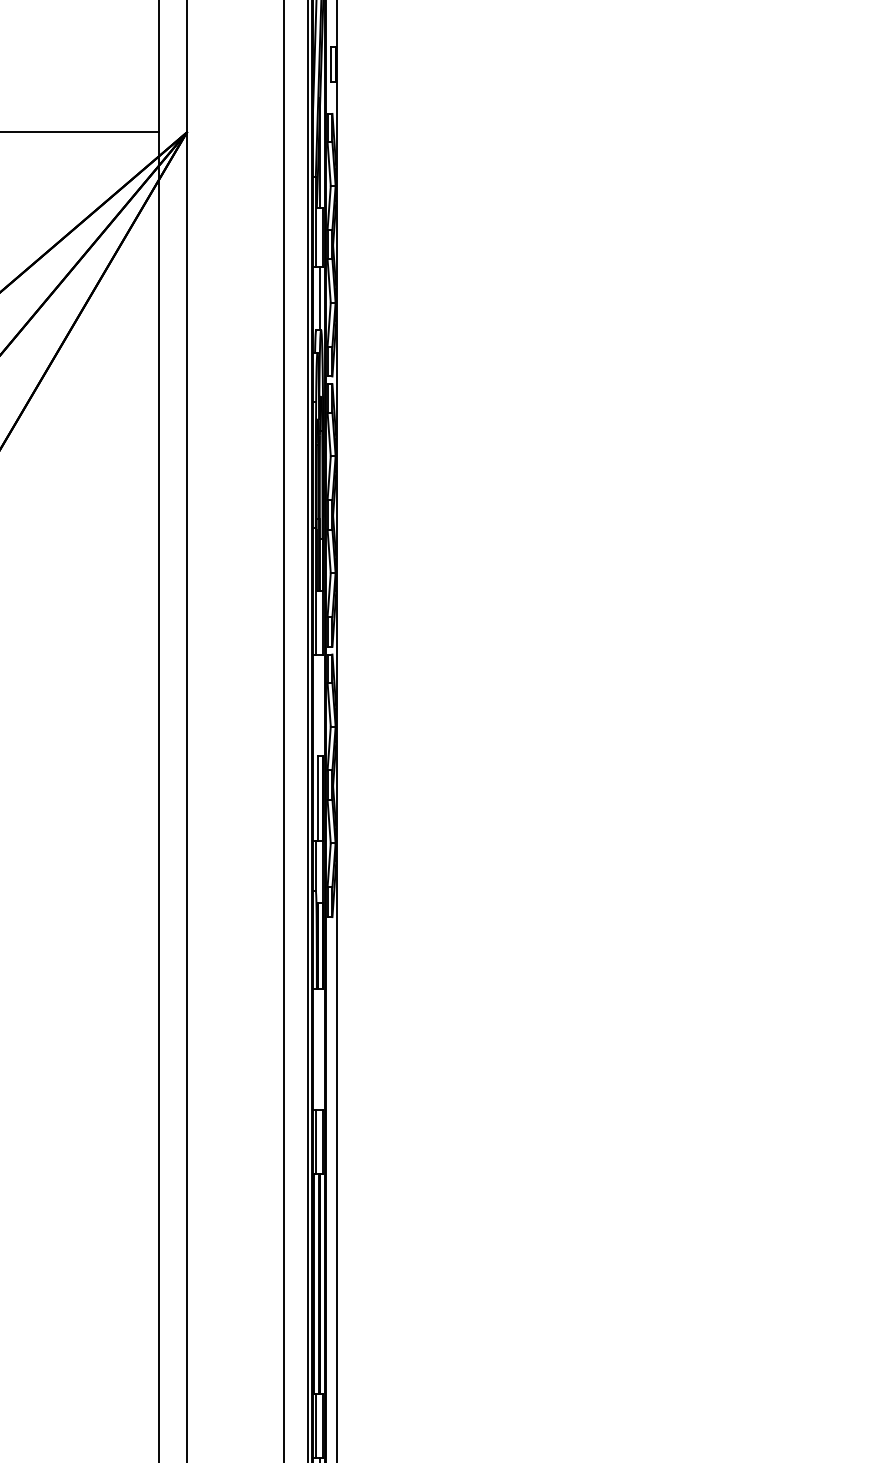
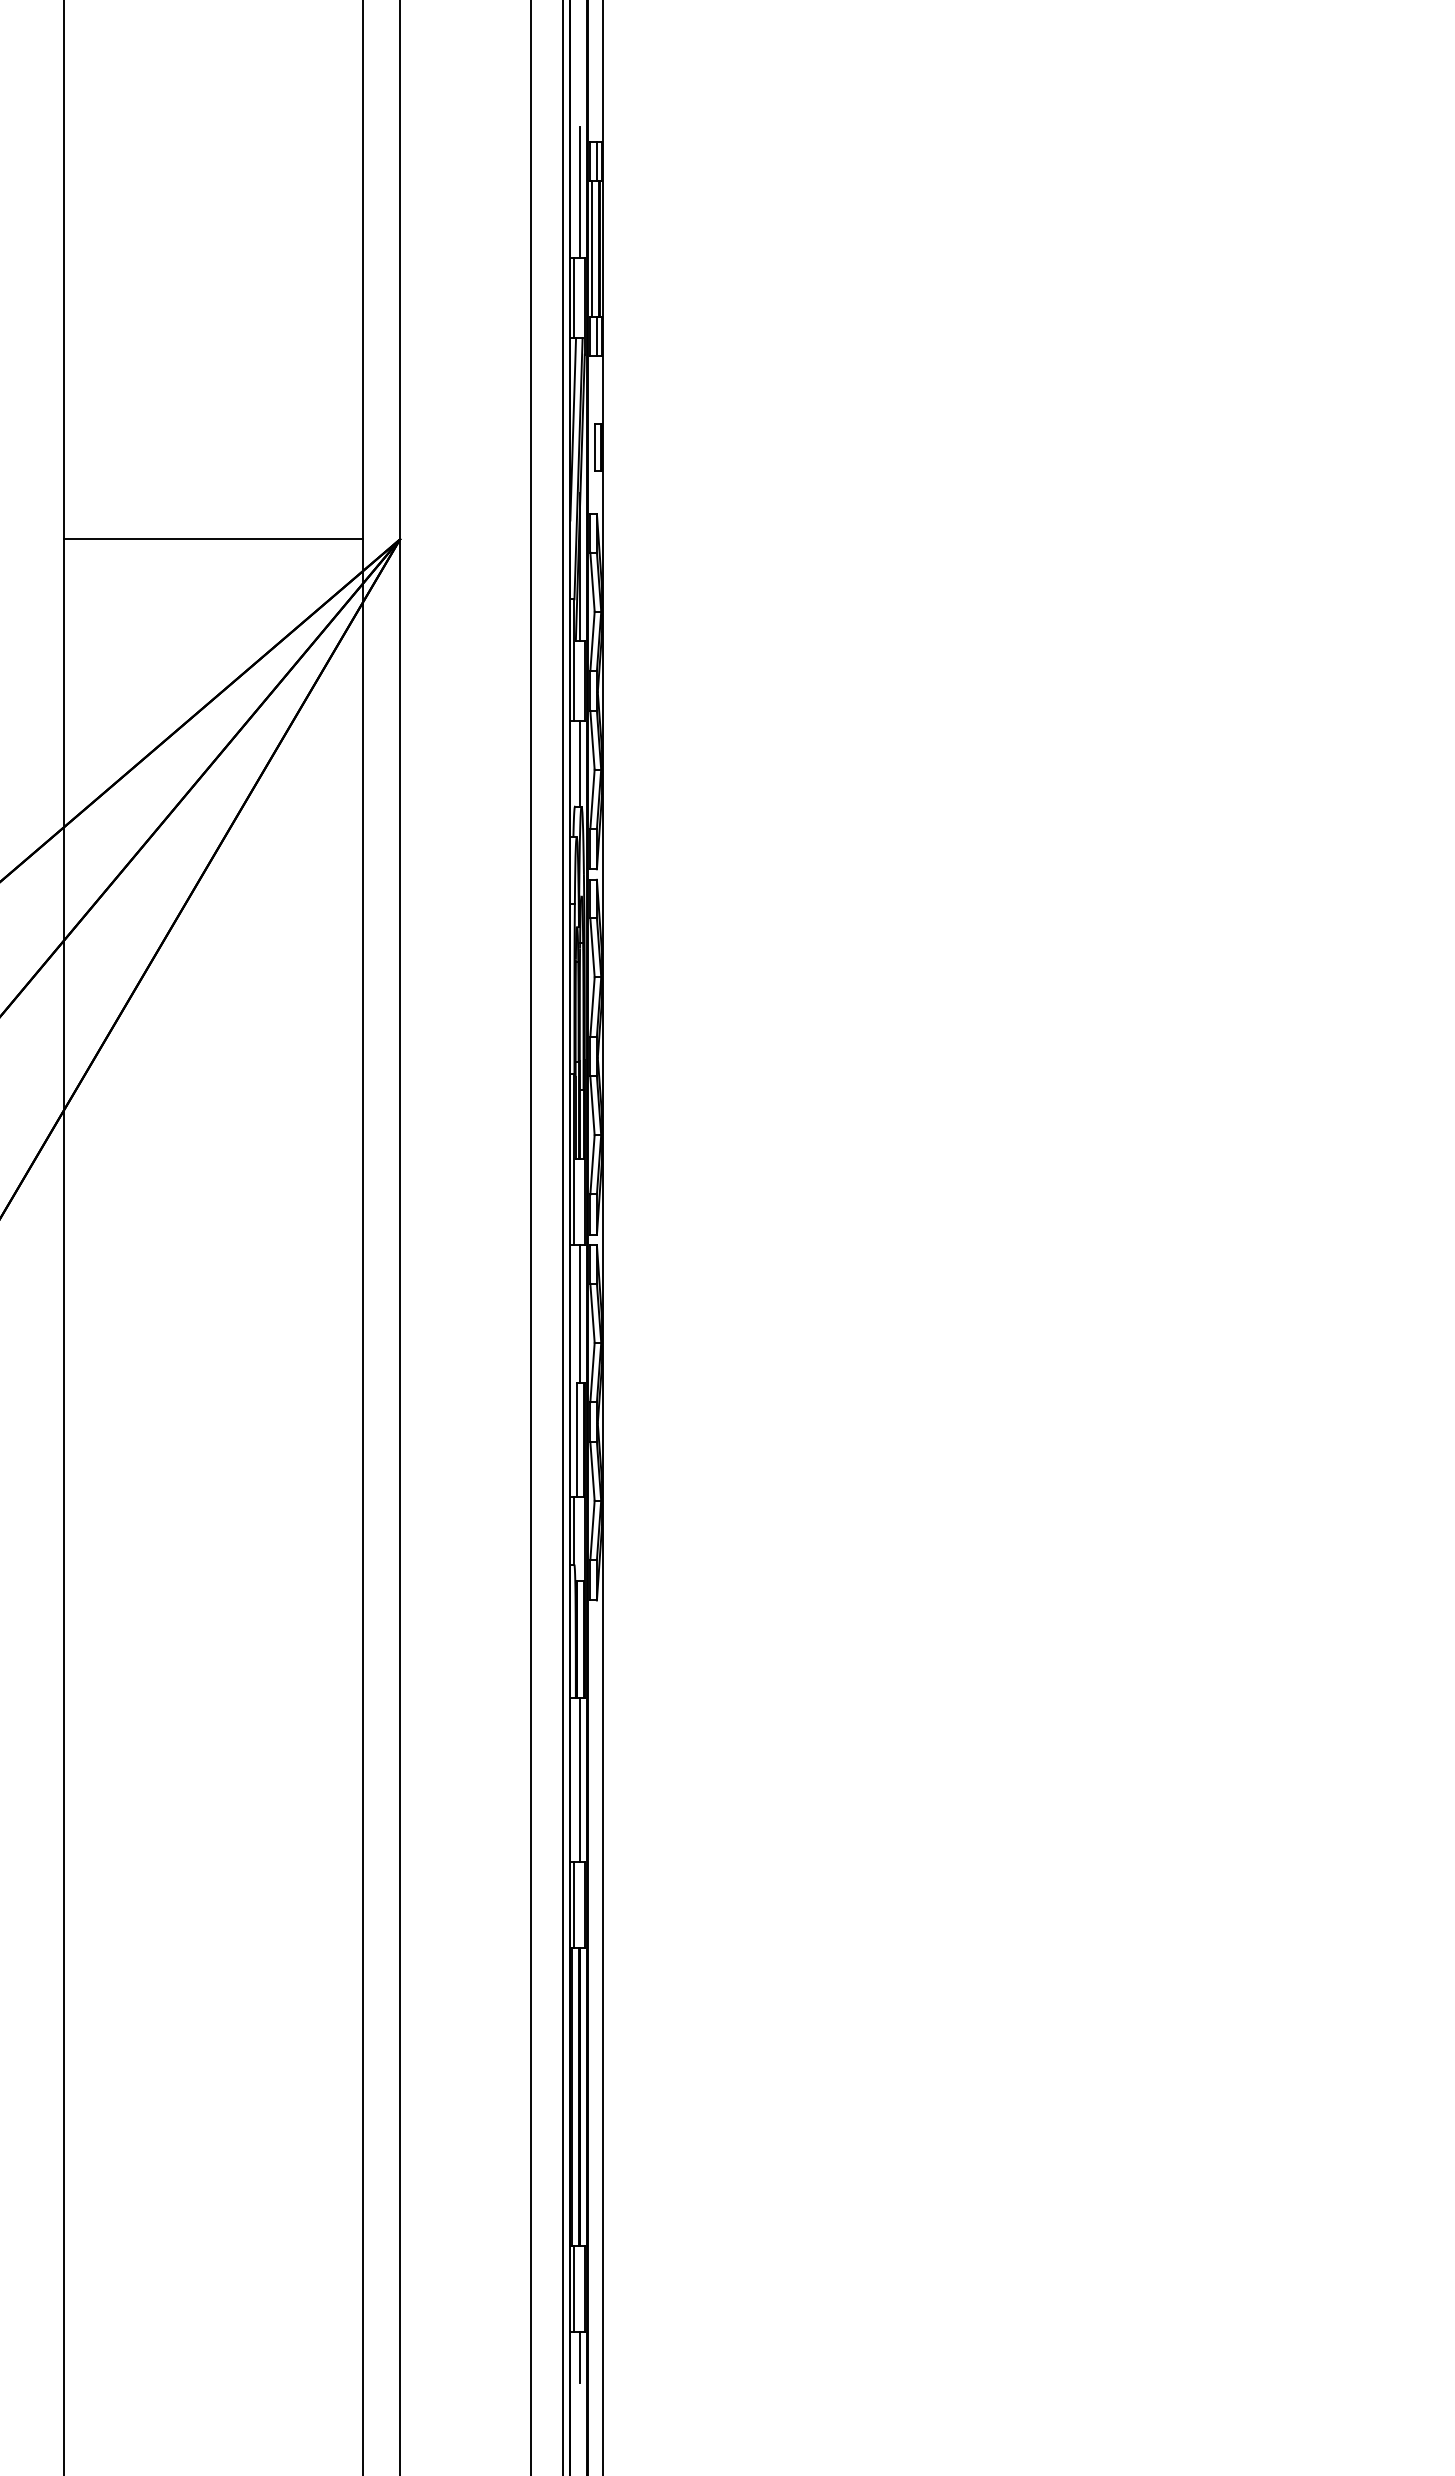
line: (320, 704) -> (580, 1313), added
line: (320, 1049) -> (580, 1779), added

